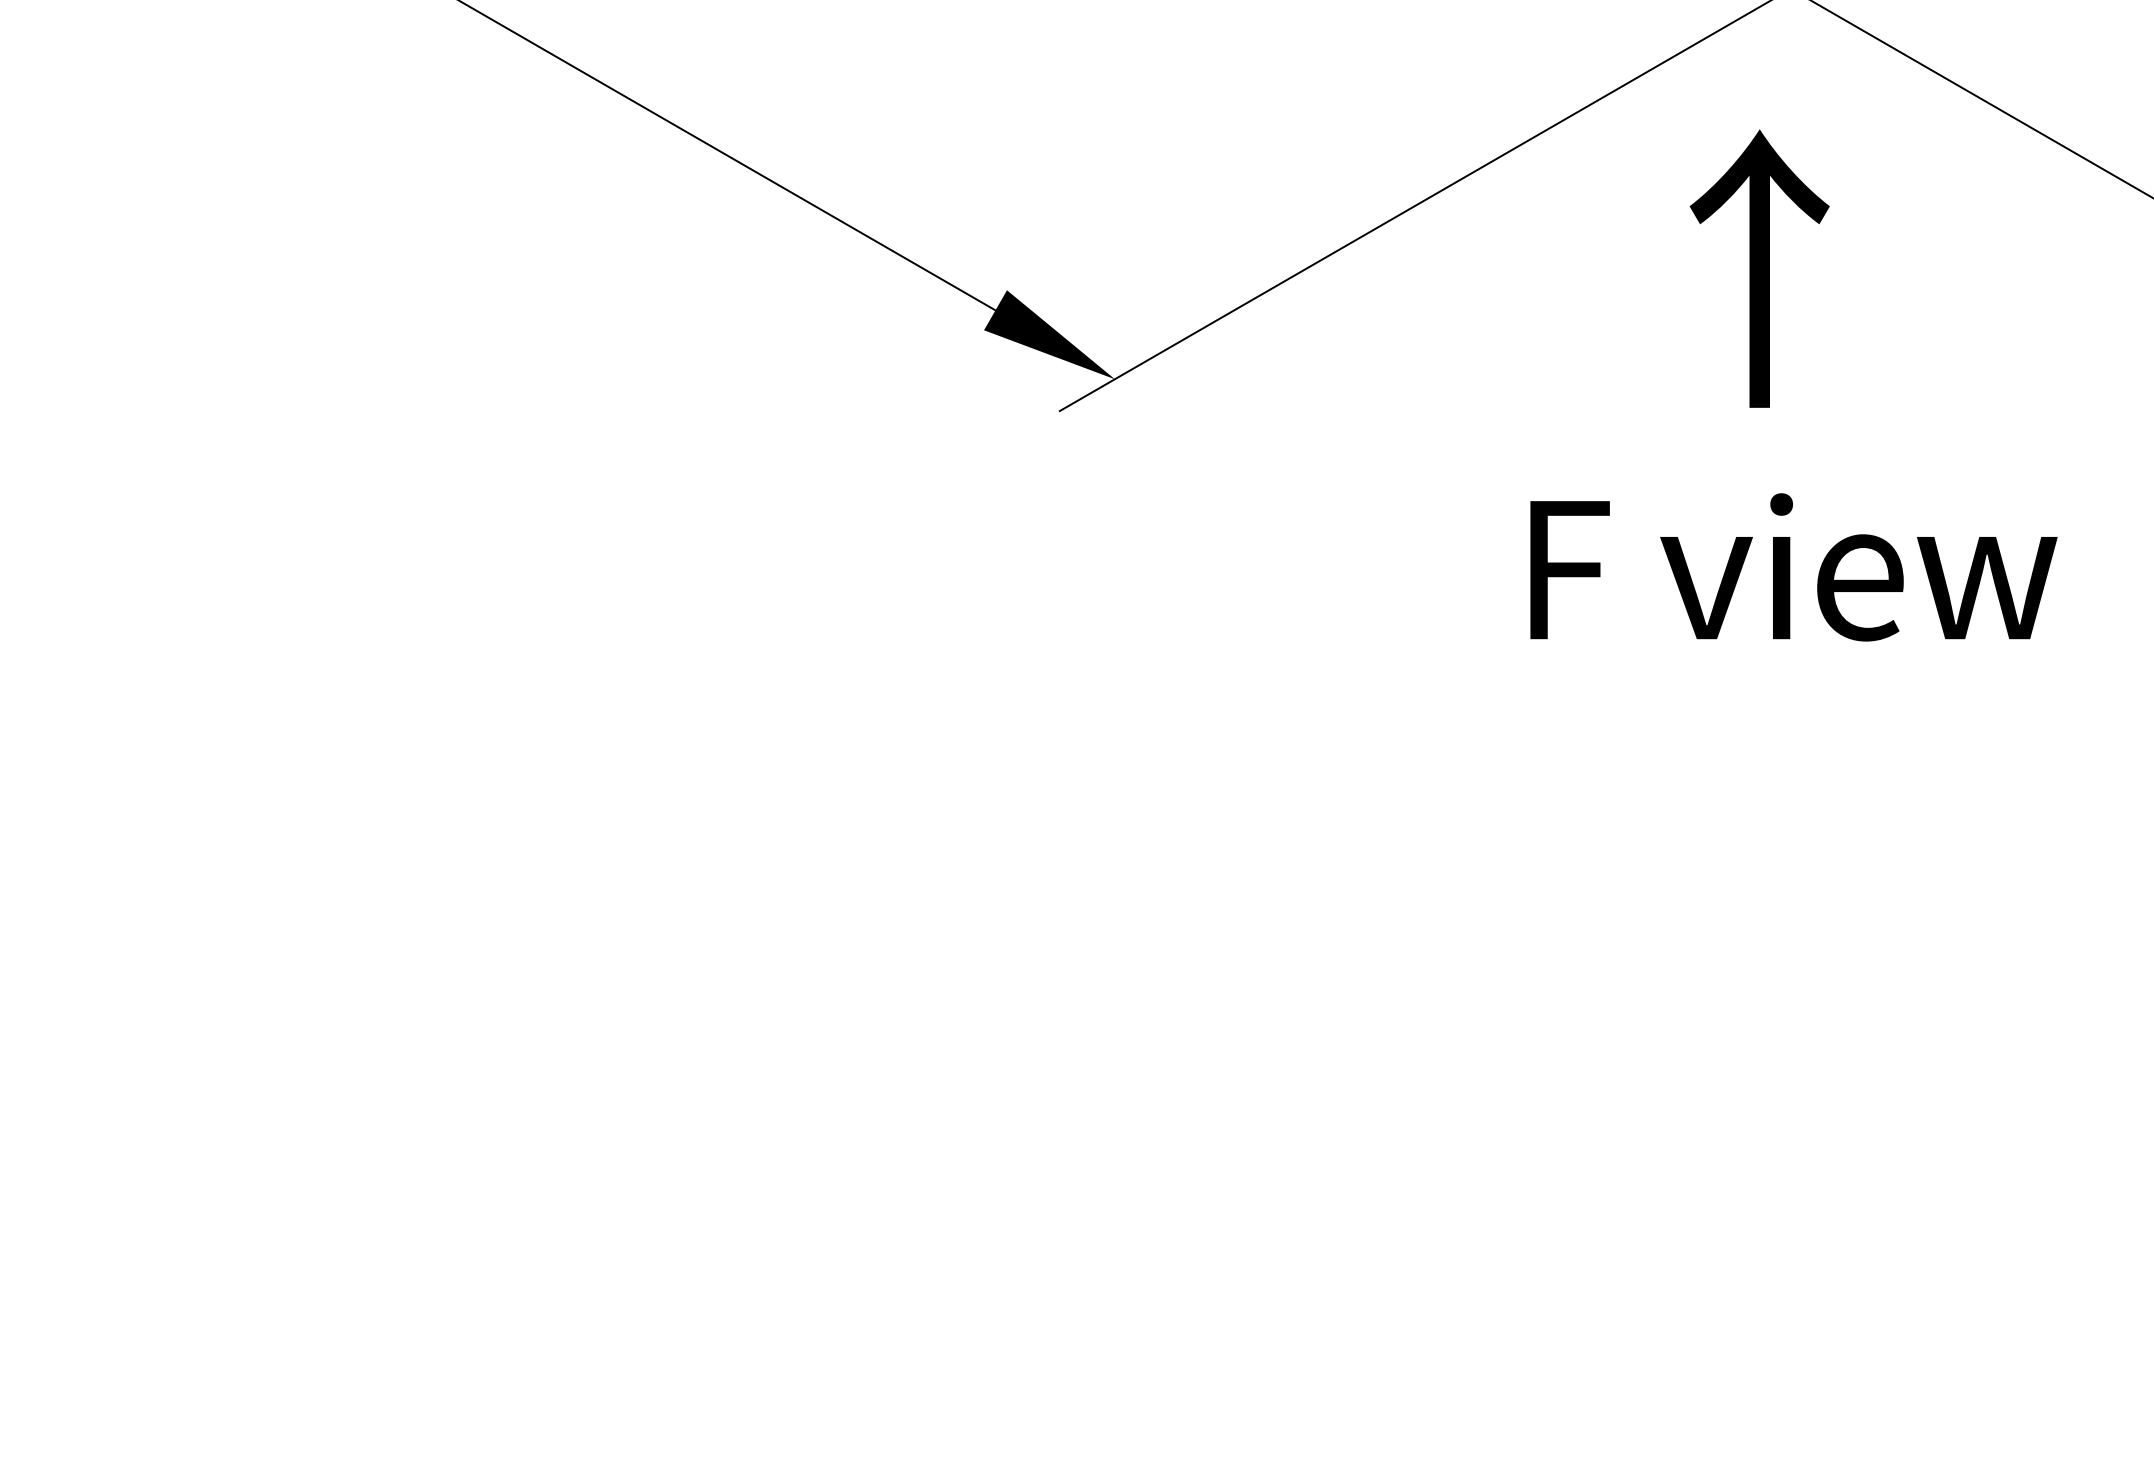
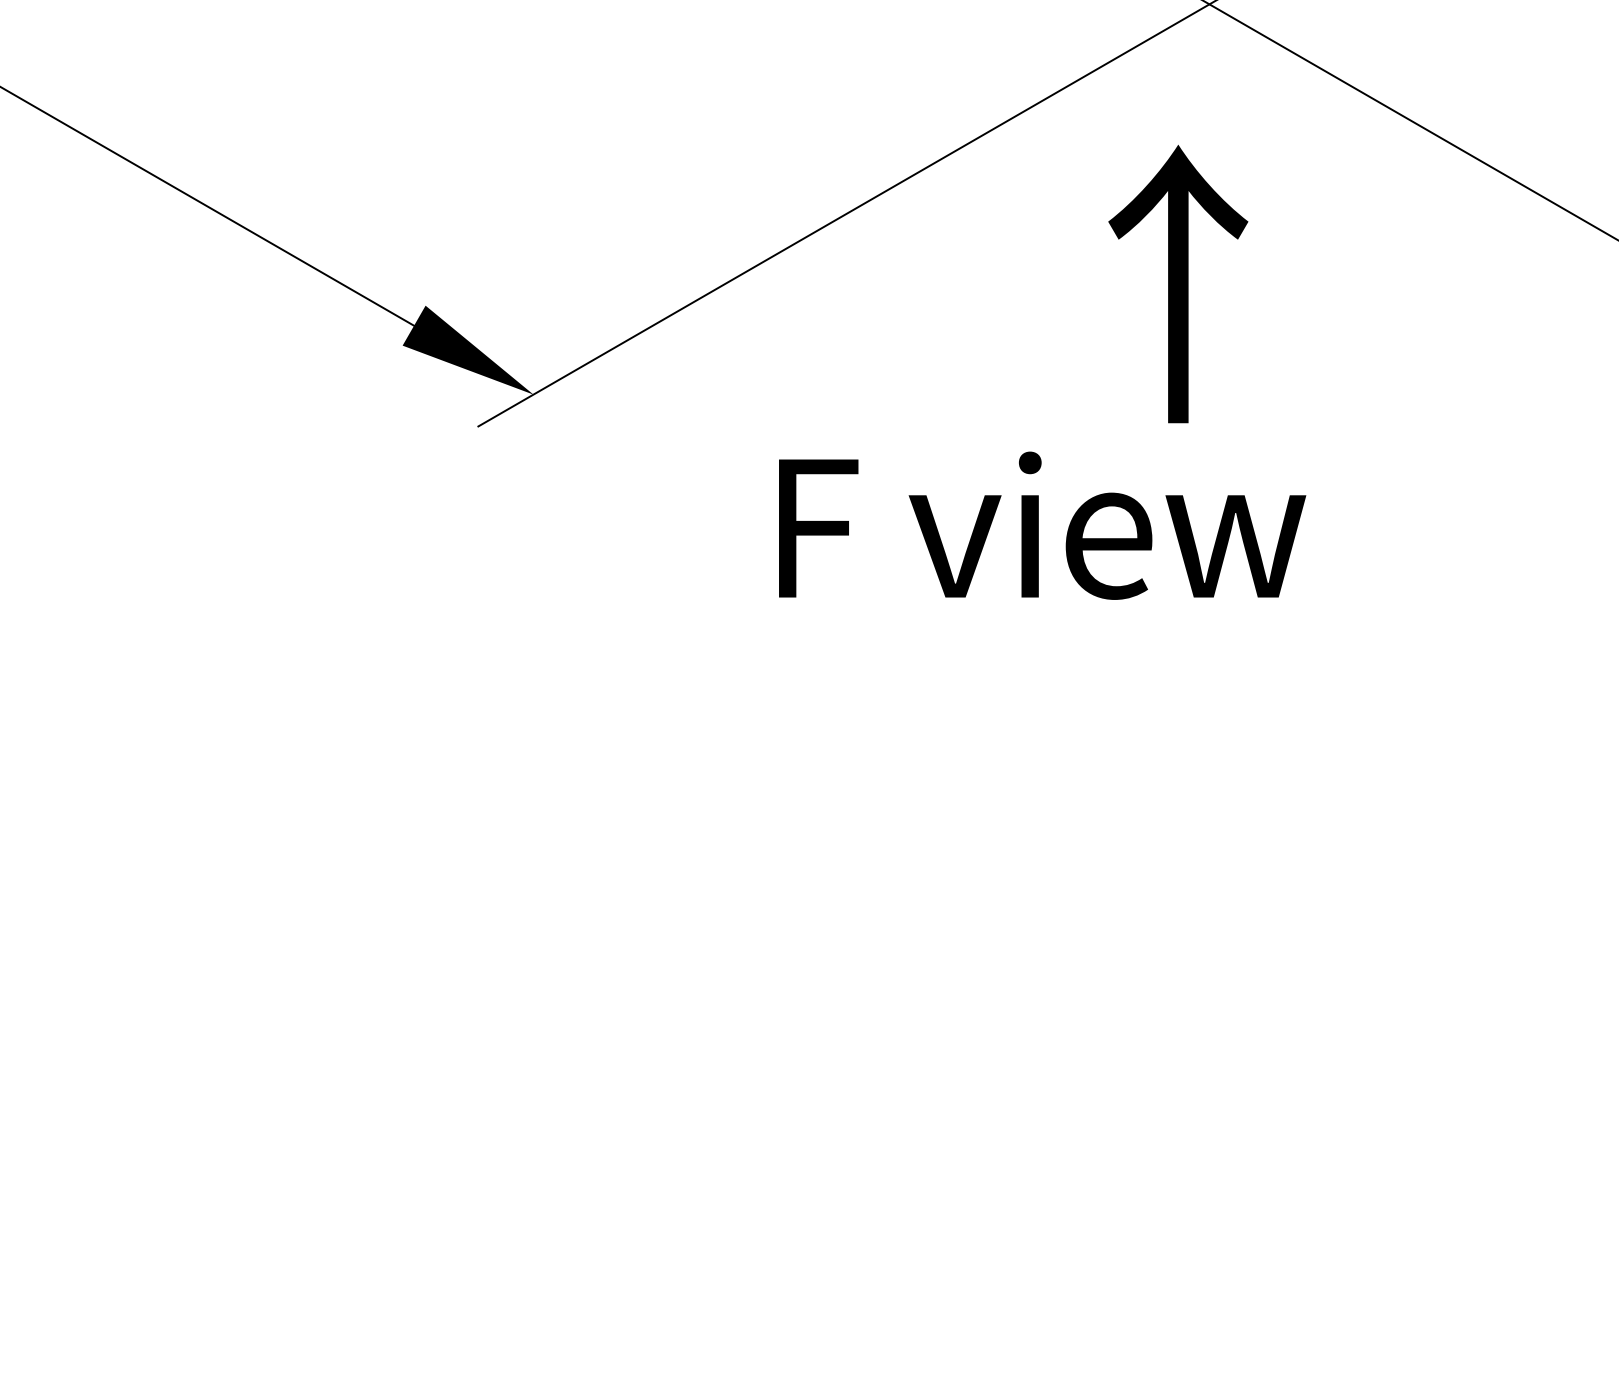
text: (1793, 567) -> (1042, 525), moved

